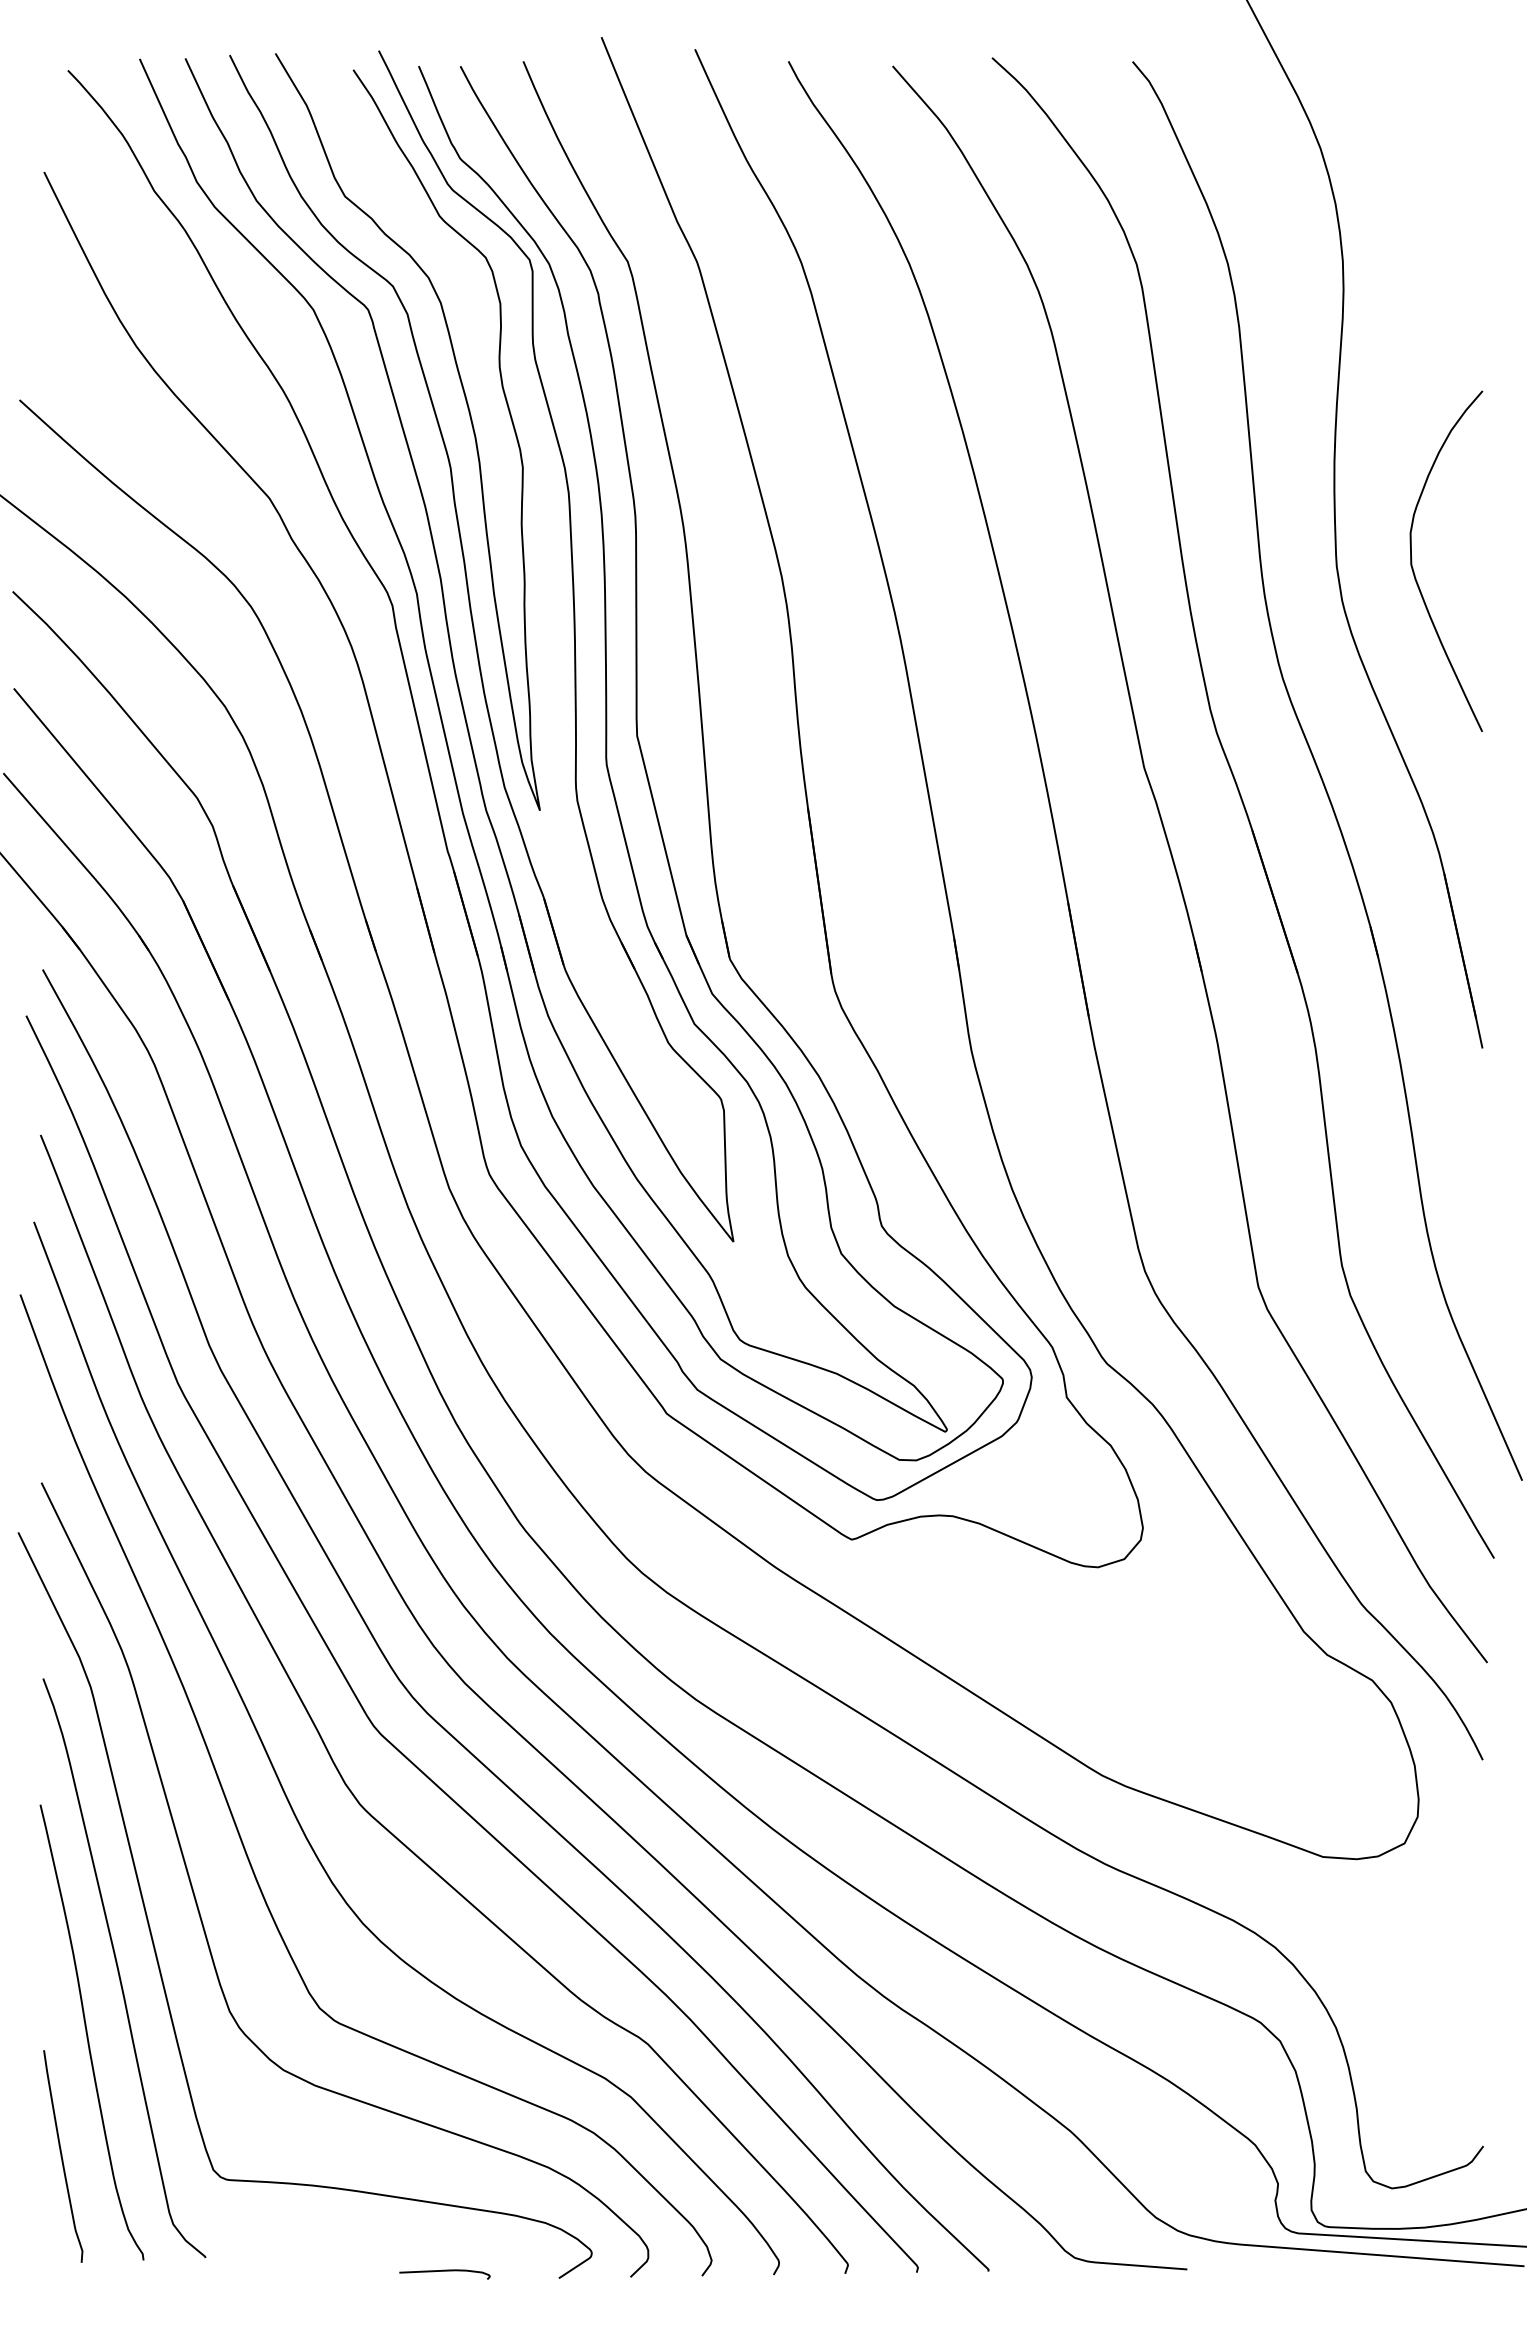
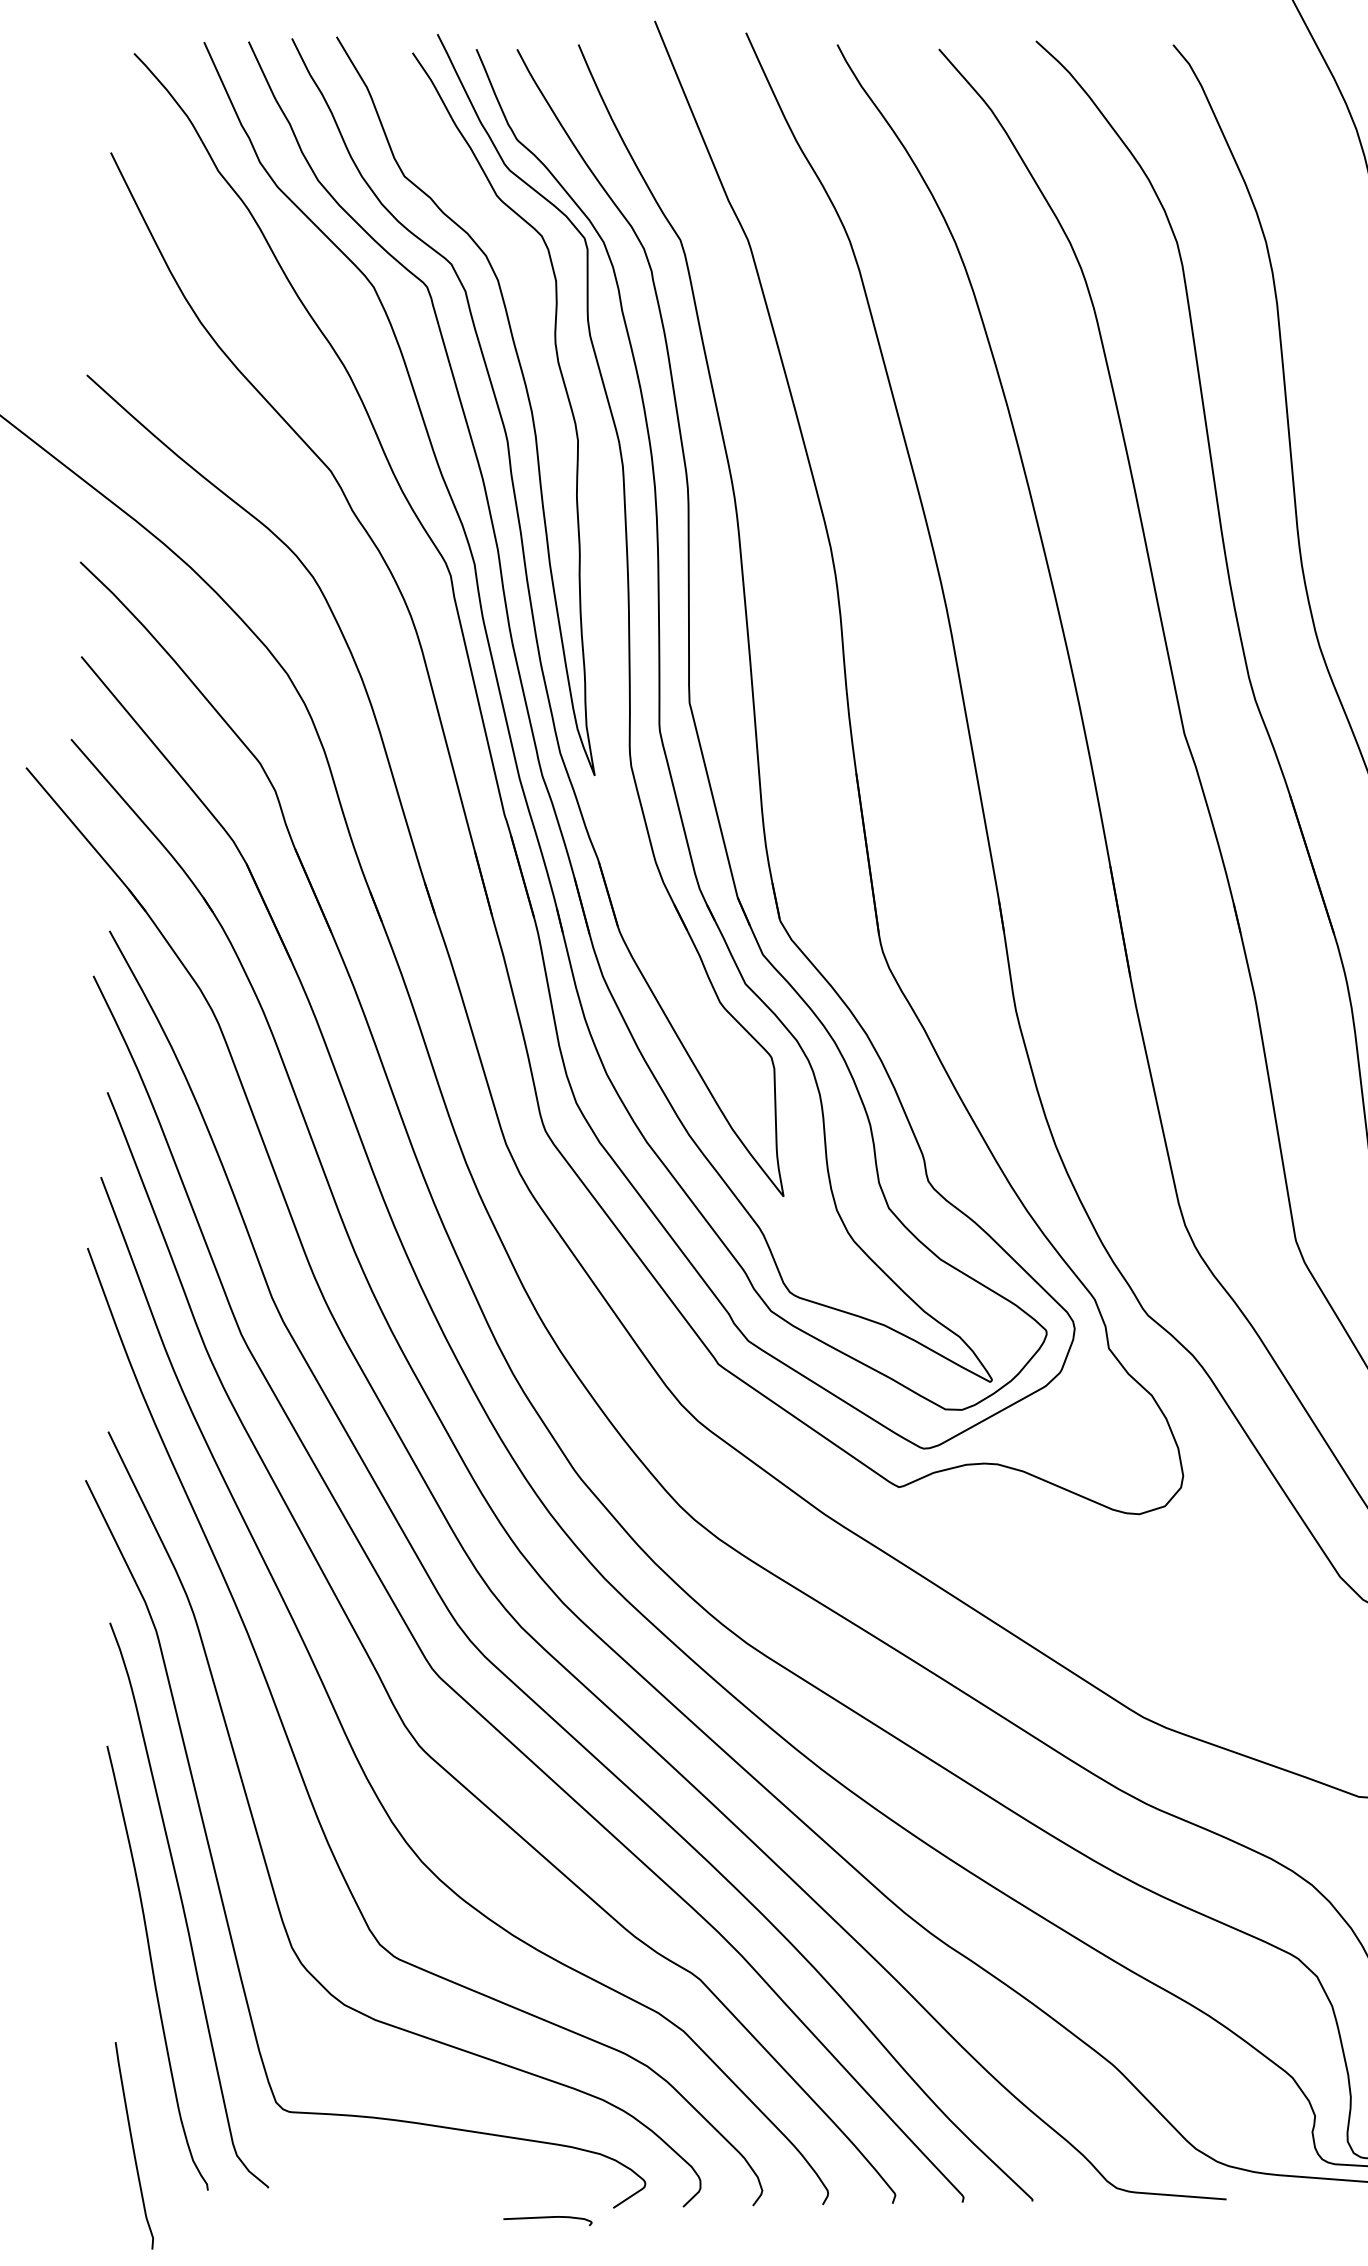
curve: (62, 2156) -> (133, 2145), moved
curve: (444, 2271) -> (547, 2218), moved

